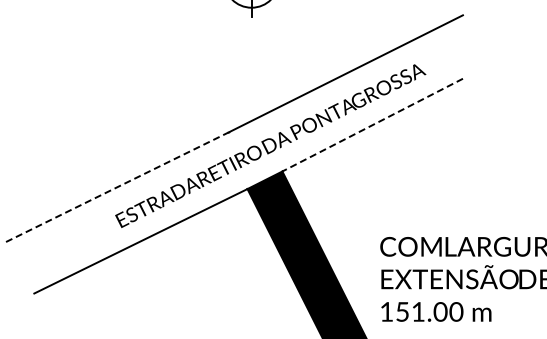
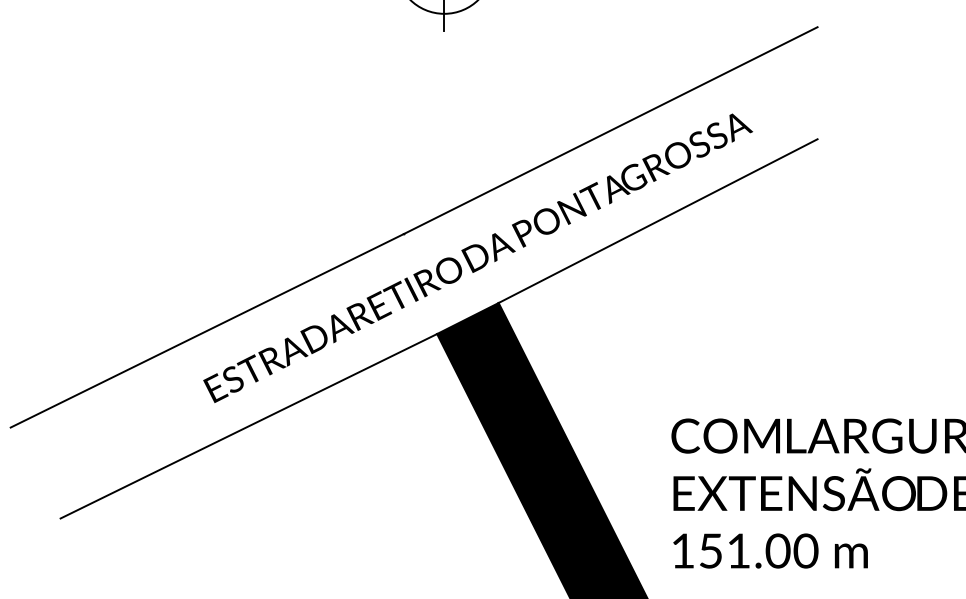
line: (372, 125) -> (657, 221), dashed -> solid
line: (117, 187) -> (207, 331), dashed -> solid

